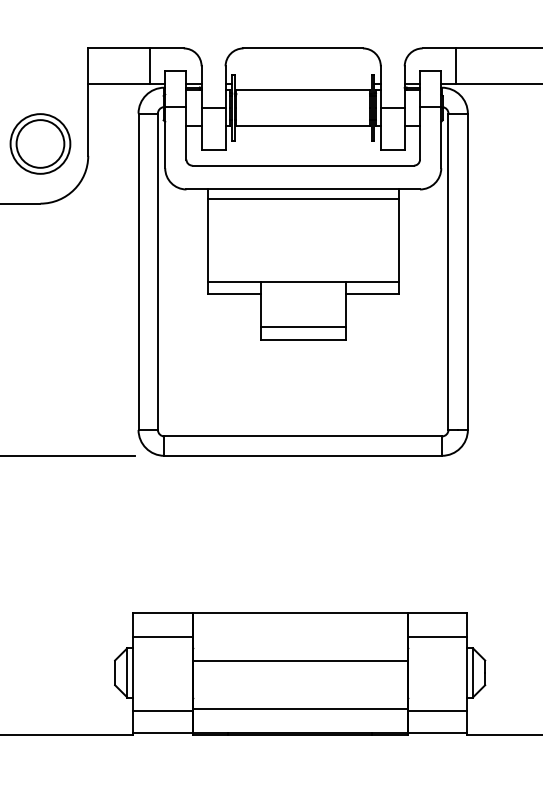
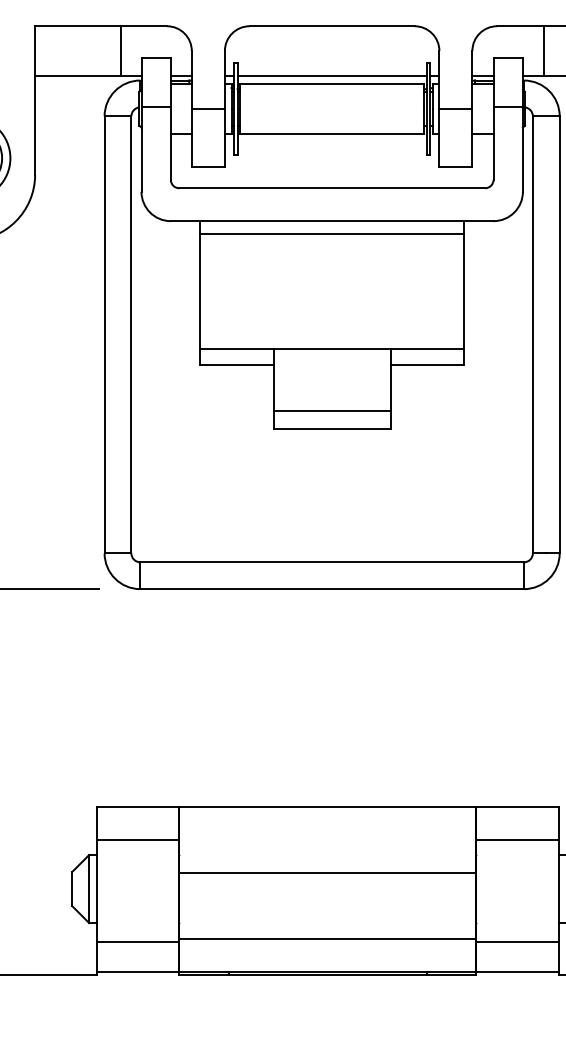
line: (302, 84) -> (331, 76), added

